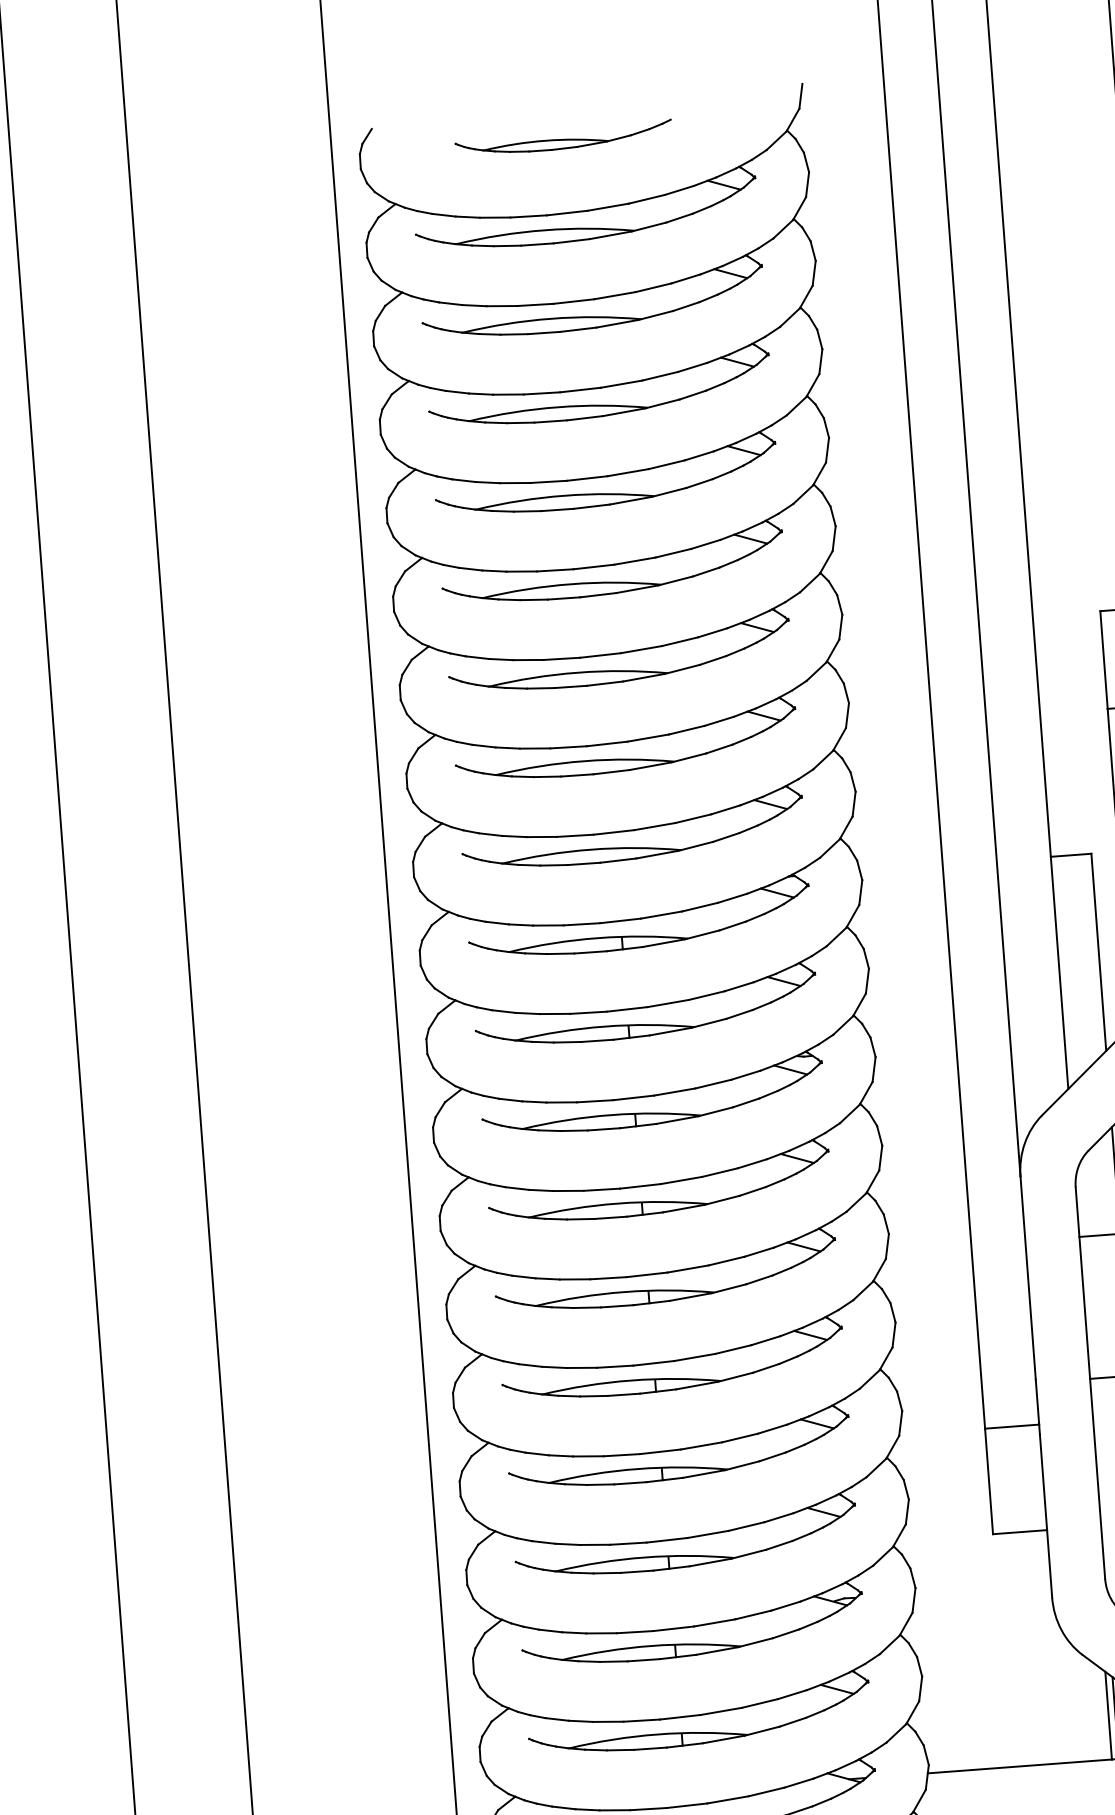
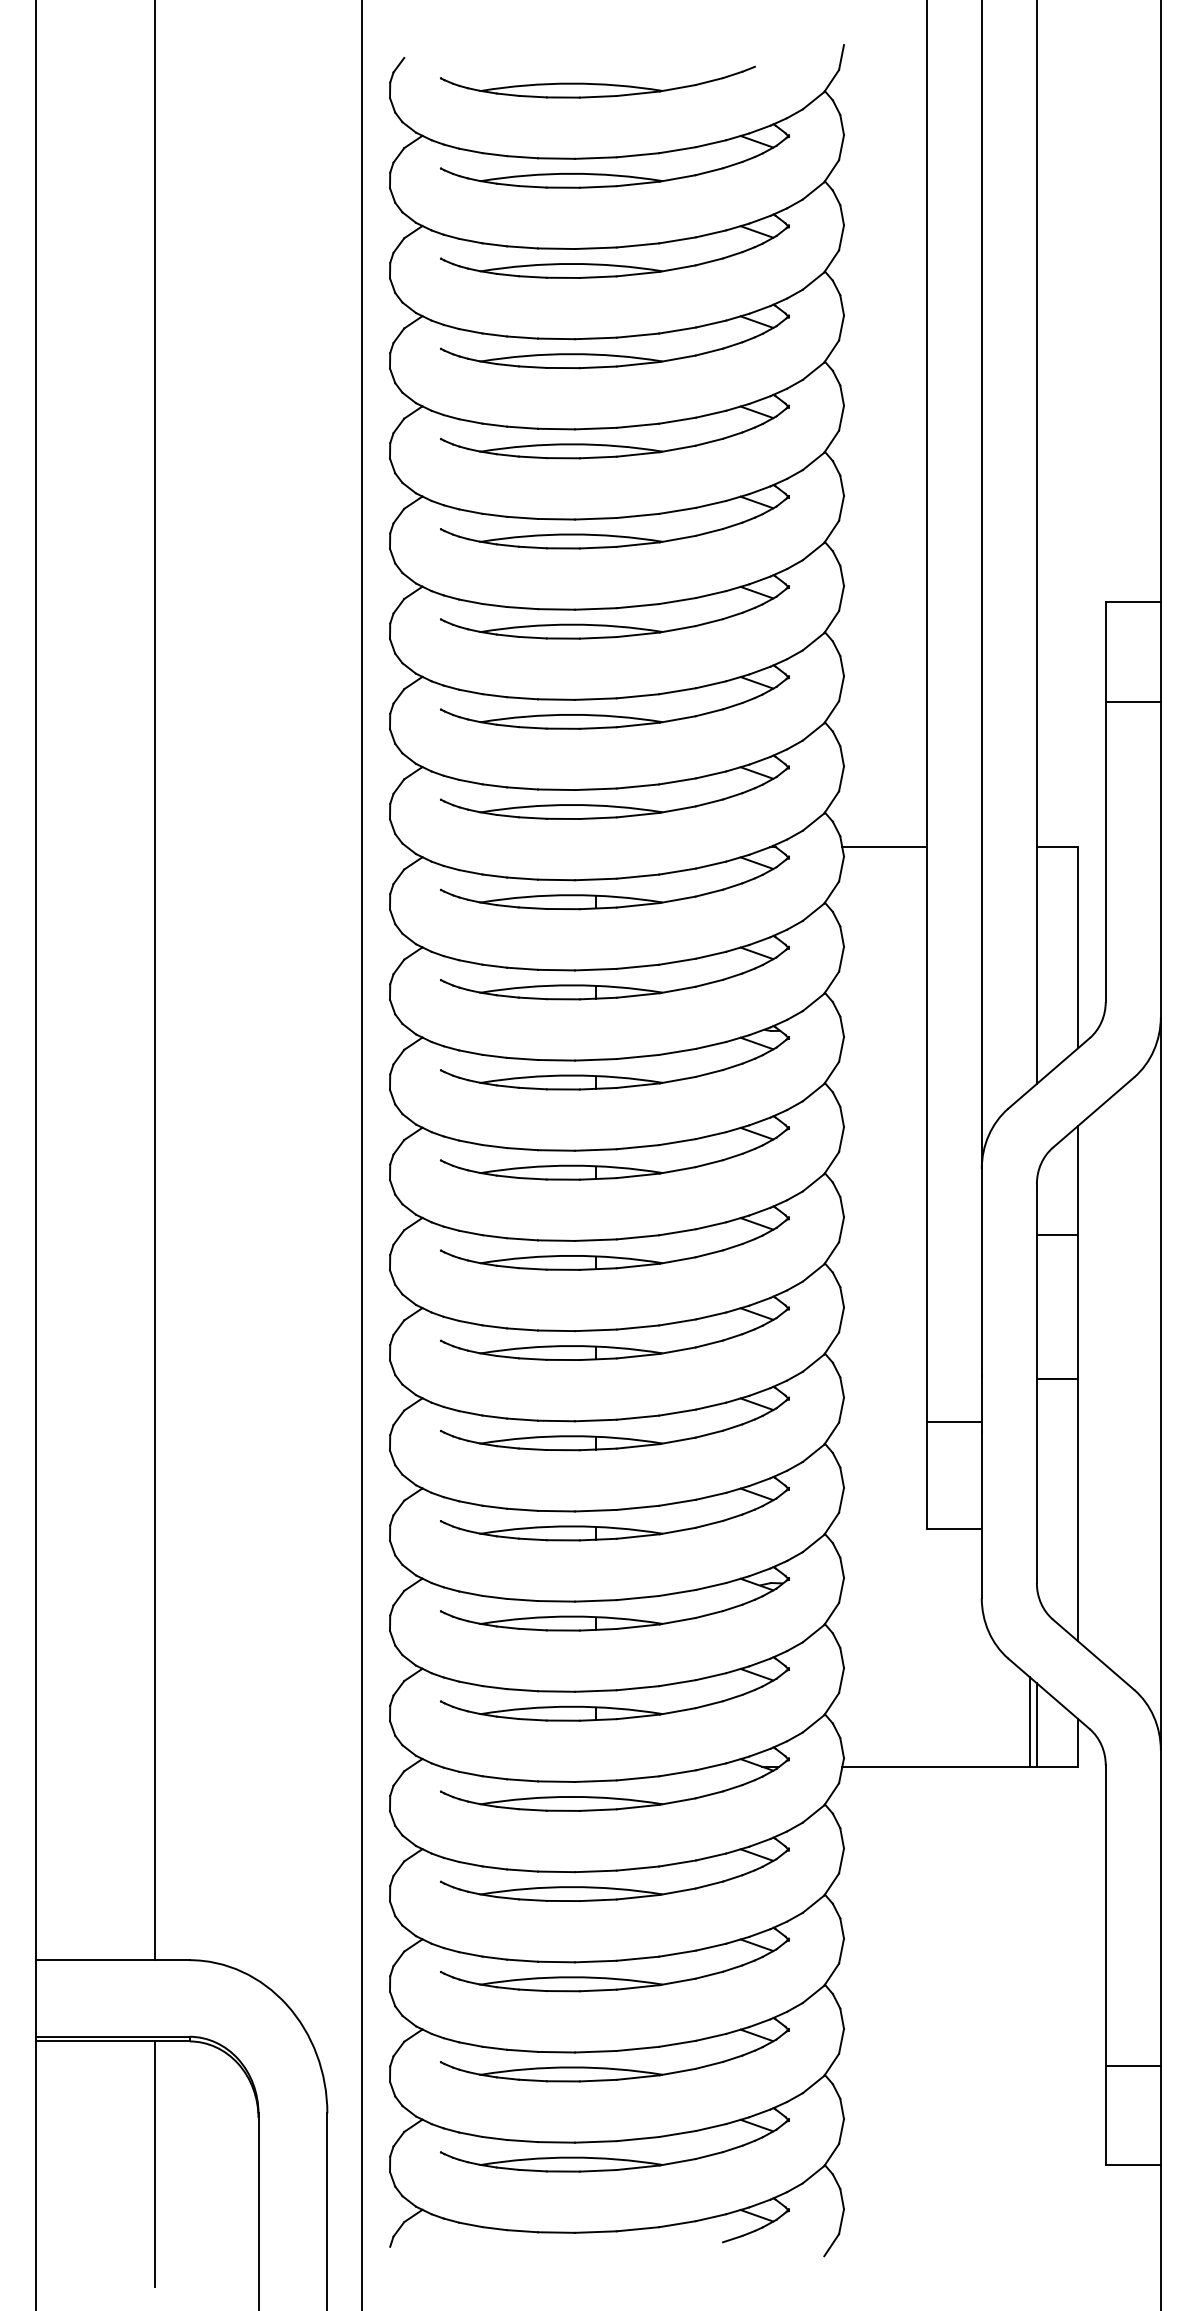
part: (563, 137) -> (597, 81), size x1.43
line: (901, 868) -> (884, 847), added

